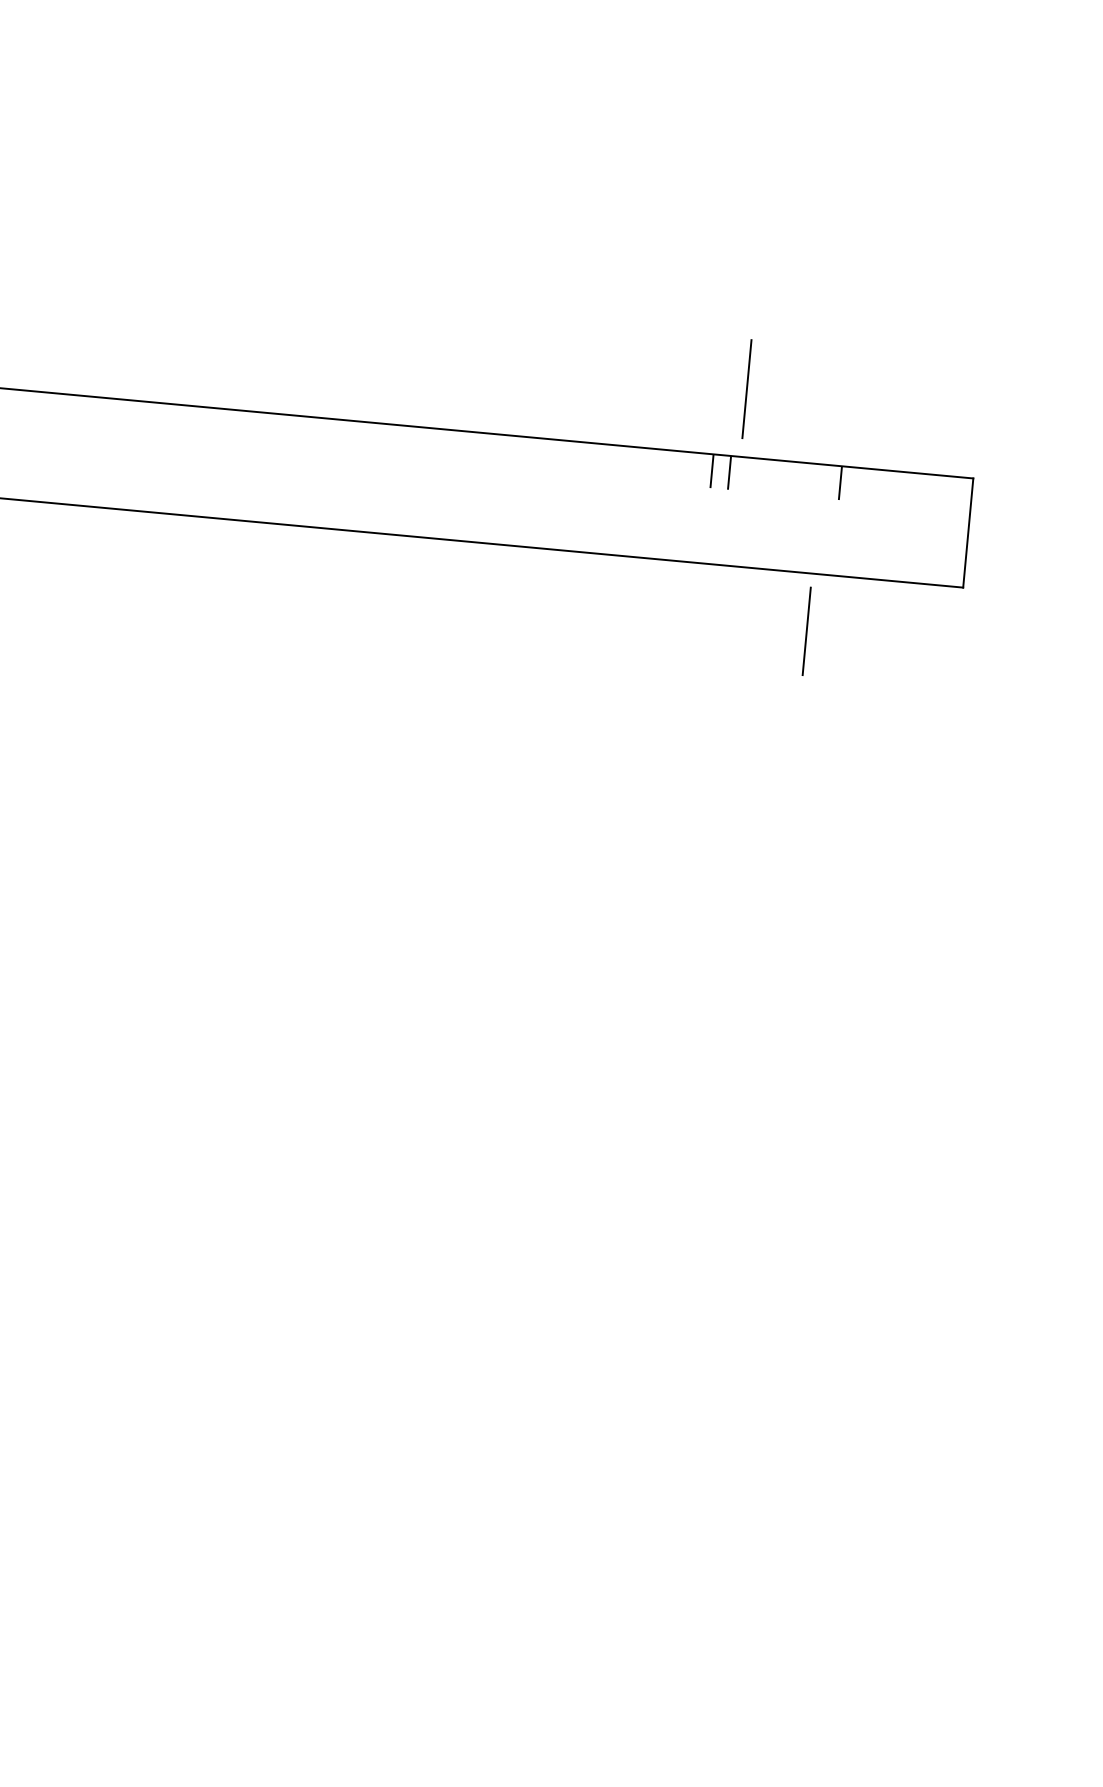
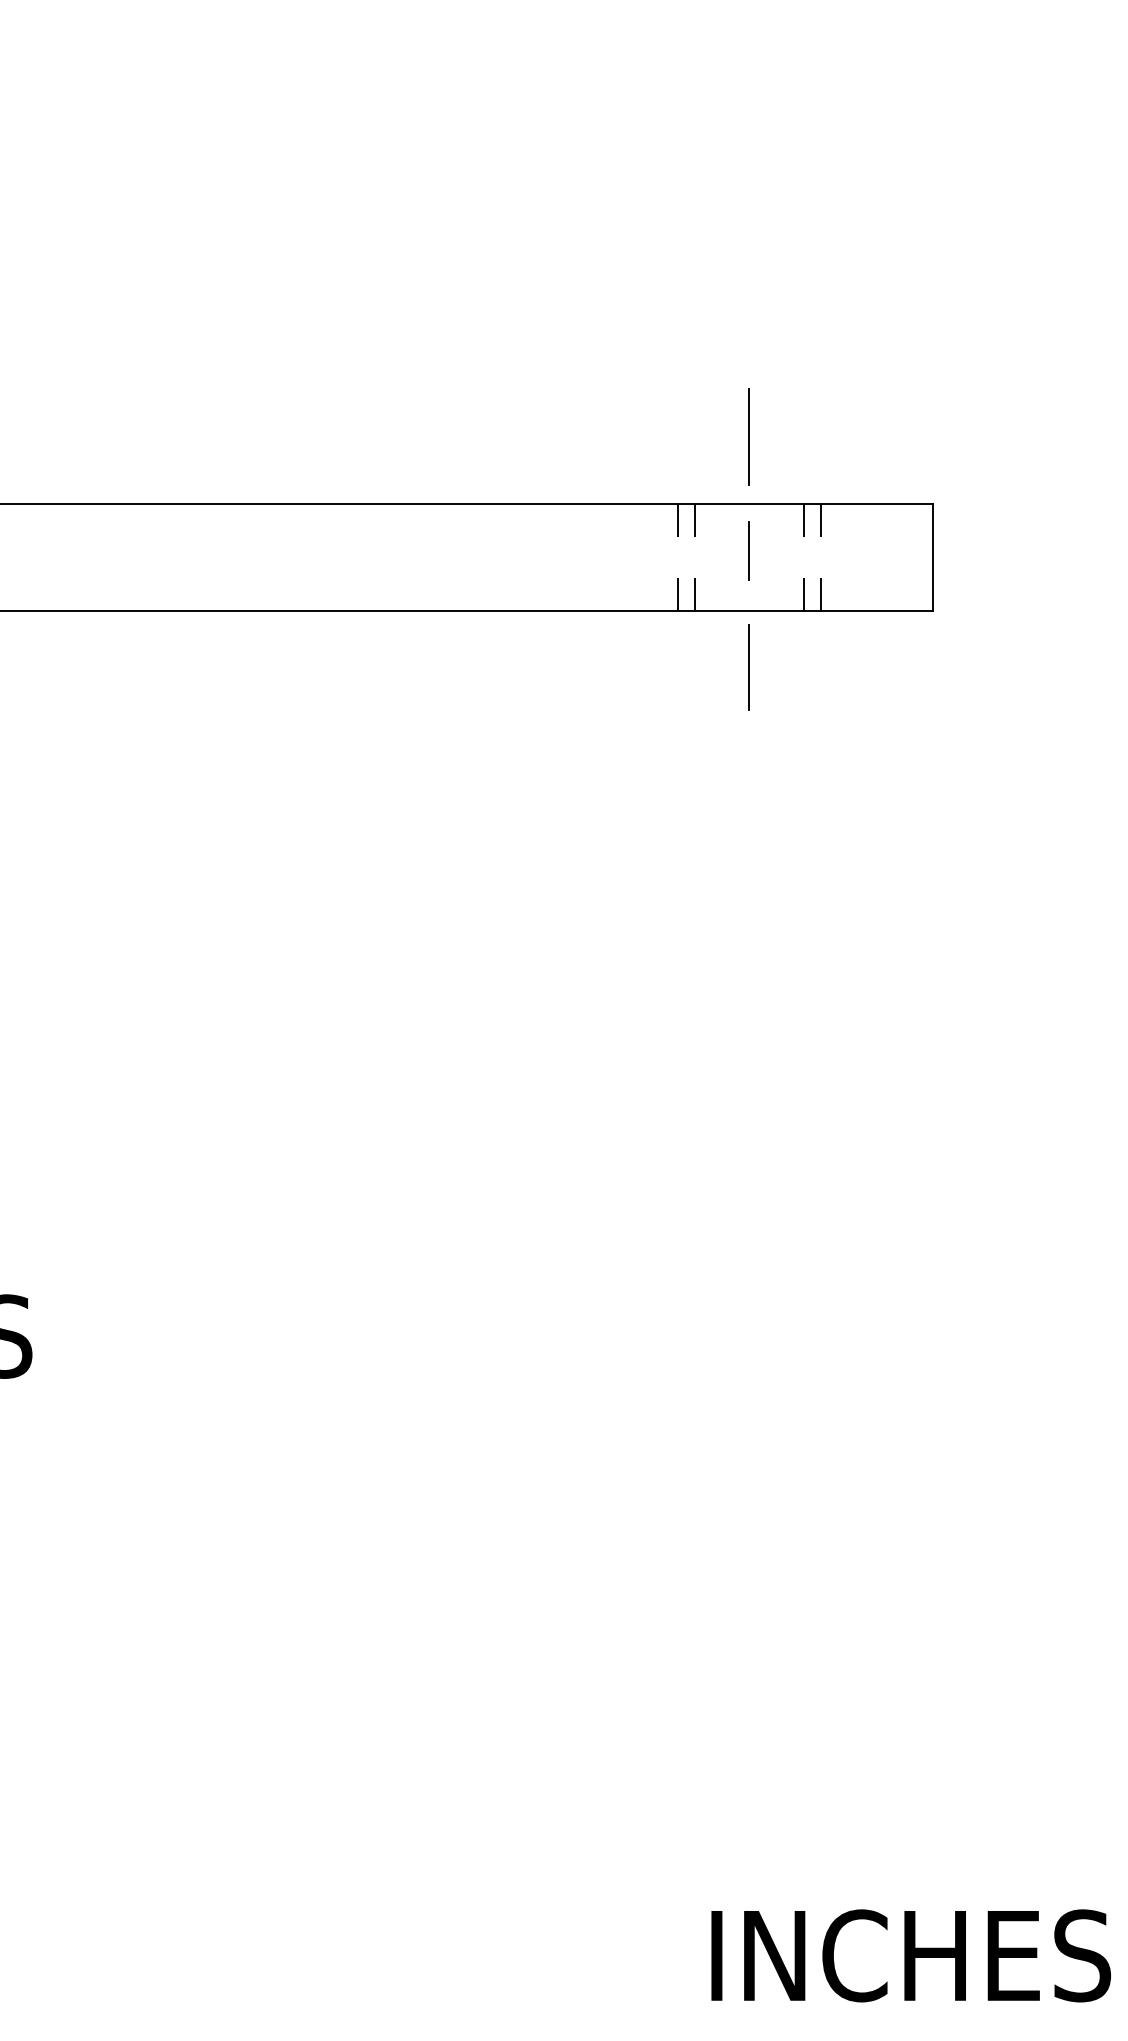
line: (746, 388) -> (748, 436), moved
line: (857, 483) -> (820, 519), added
line: (781, 508) -> (748, 550), added
line: (704, 545) -> (677, 593), added
line: (722, 547) -> (694, 593), added
line: (833, 557) -> (803, 593), added
line: (850, 559) -> (820, 593), added
line: (805, 631) -> (748, 667), moved

